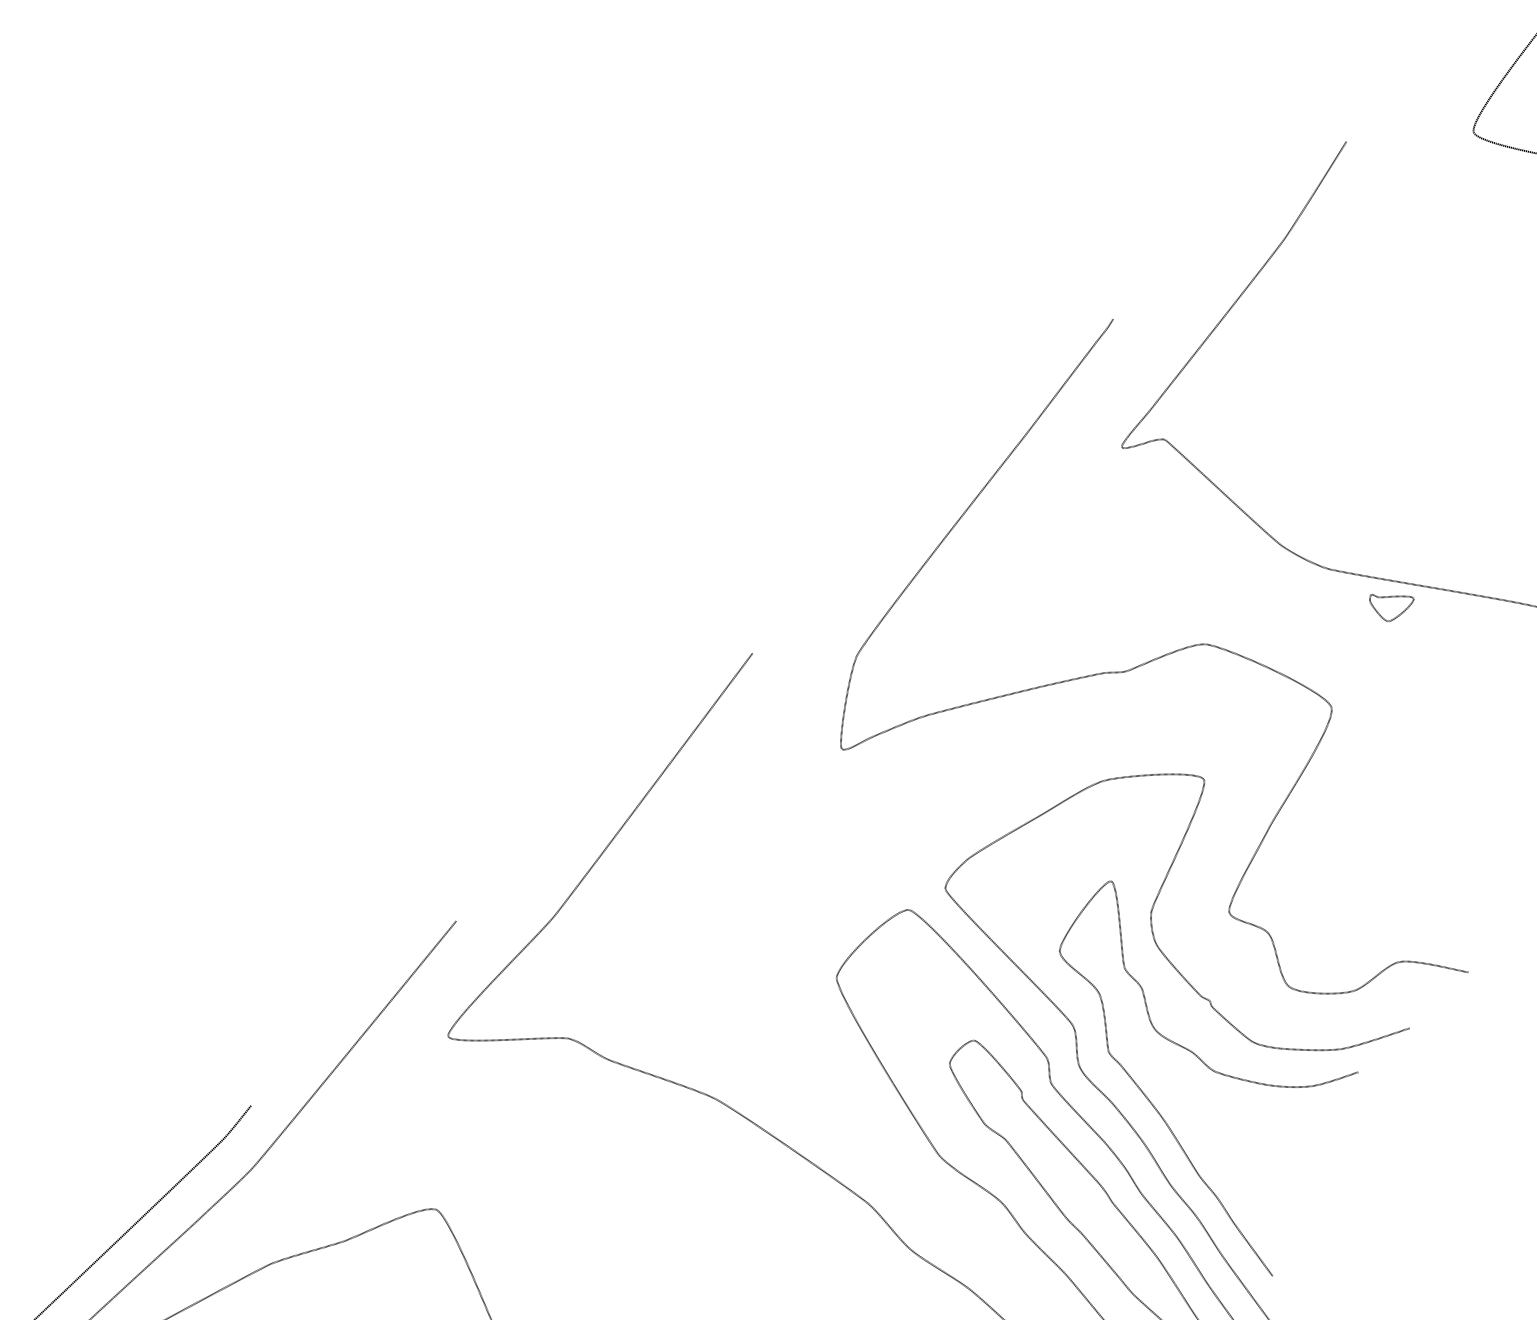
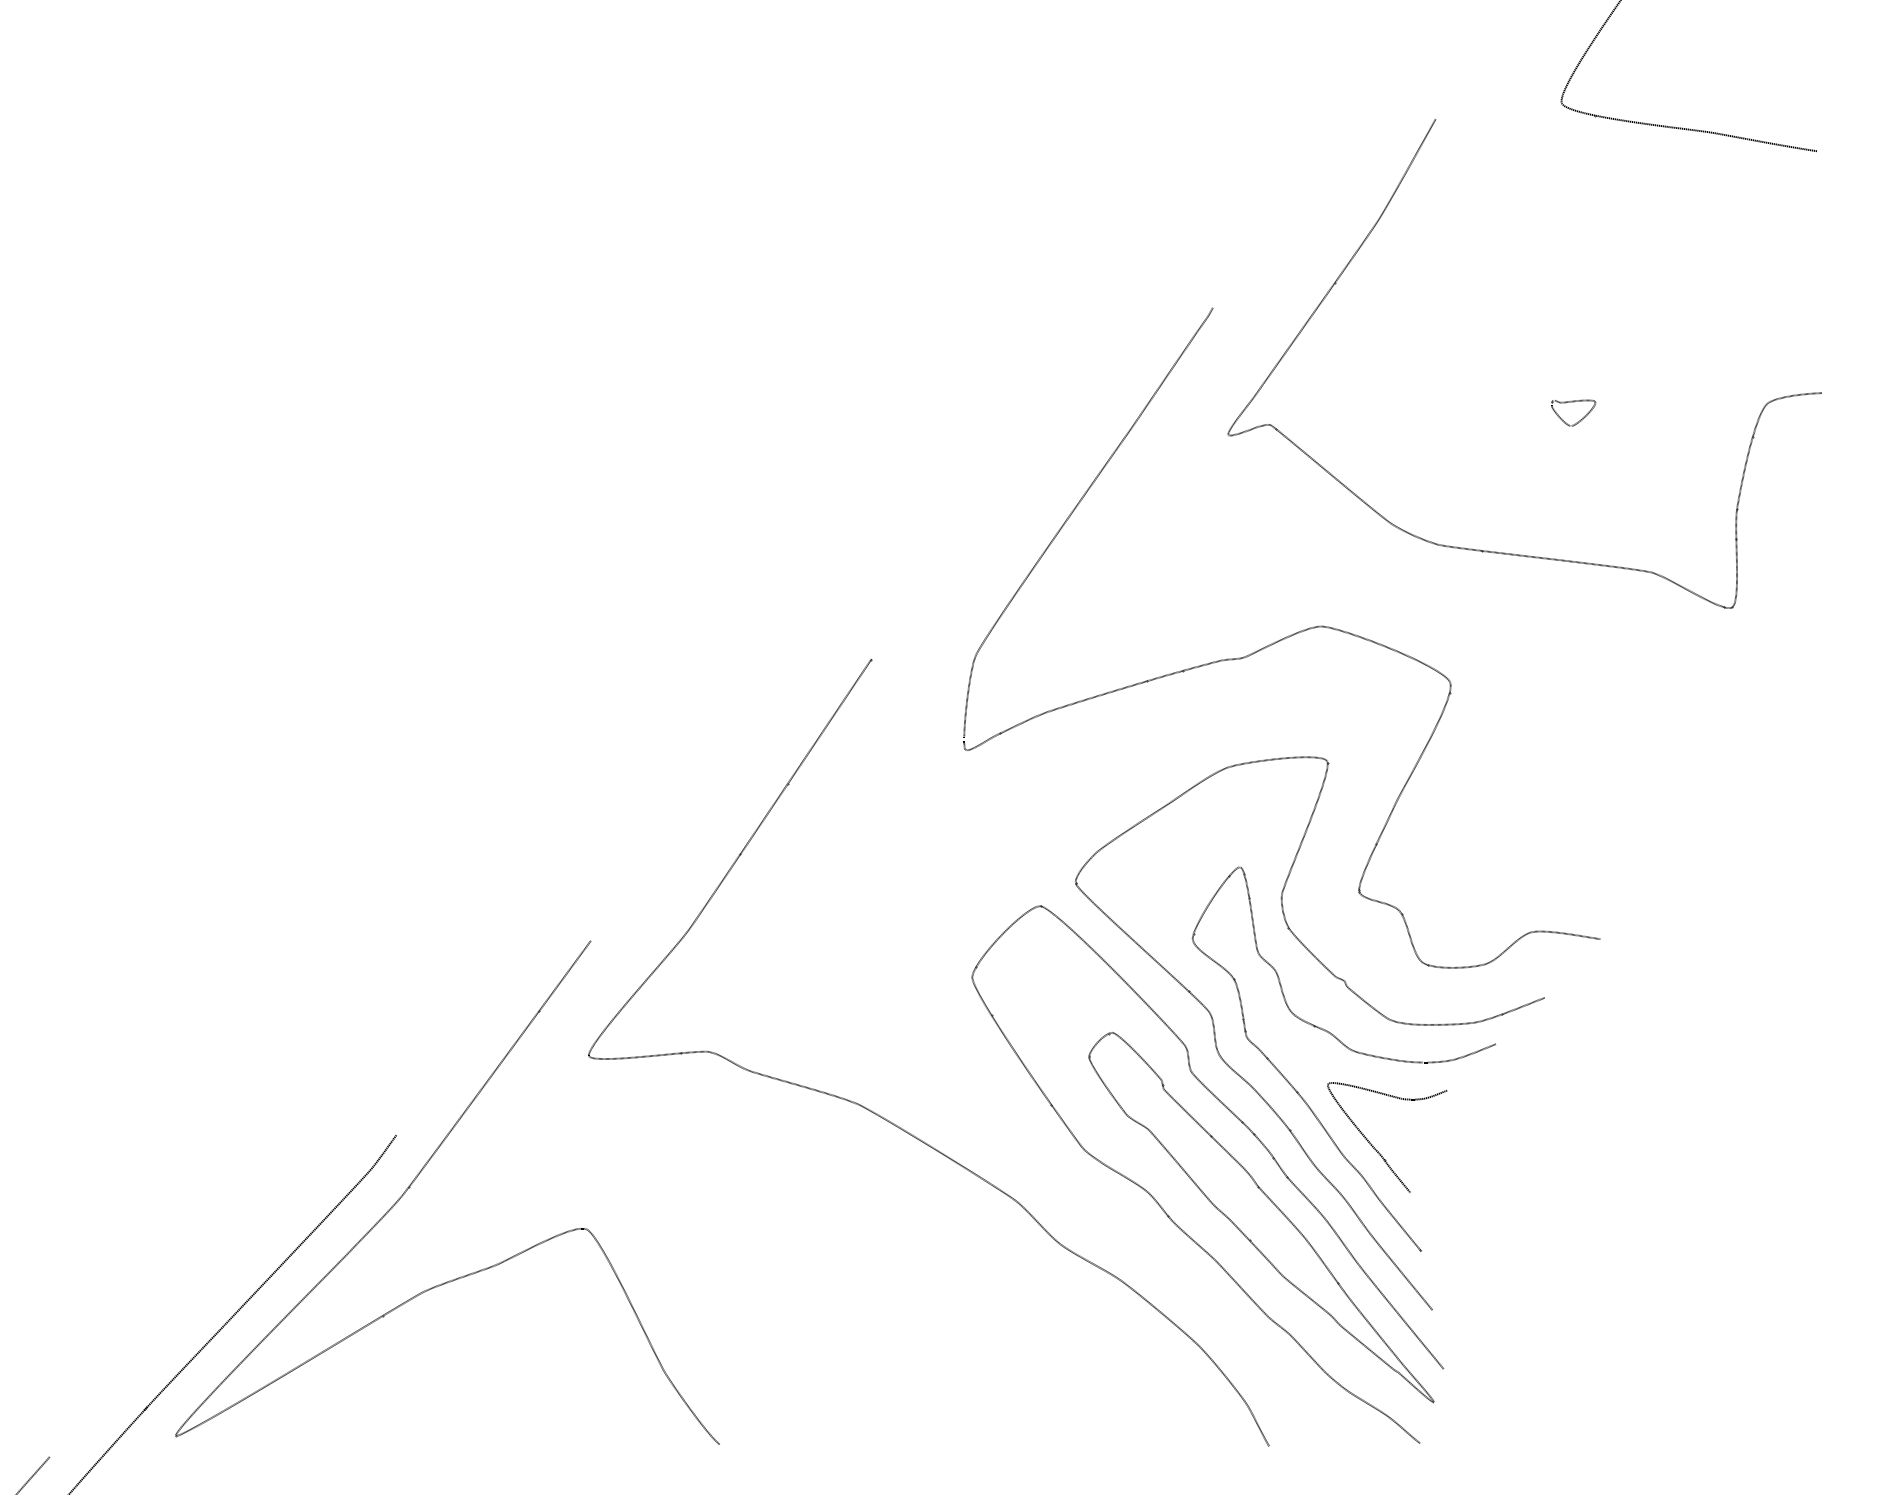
part: (1397, 615) -> (1580, 419), moved
curve: (1230, 1167) -> (1373, 1145), added

